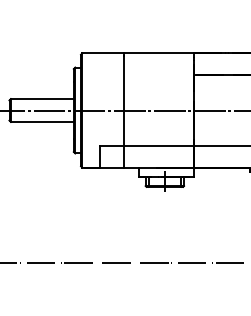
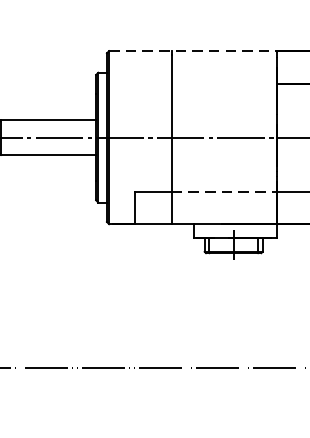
line: (138, 53) -> (193, 51), solid -> dashed
line: (158, 146) -> (224, 192), solid -> dashed

